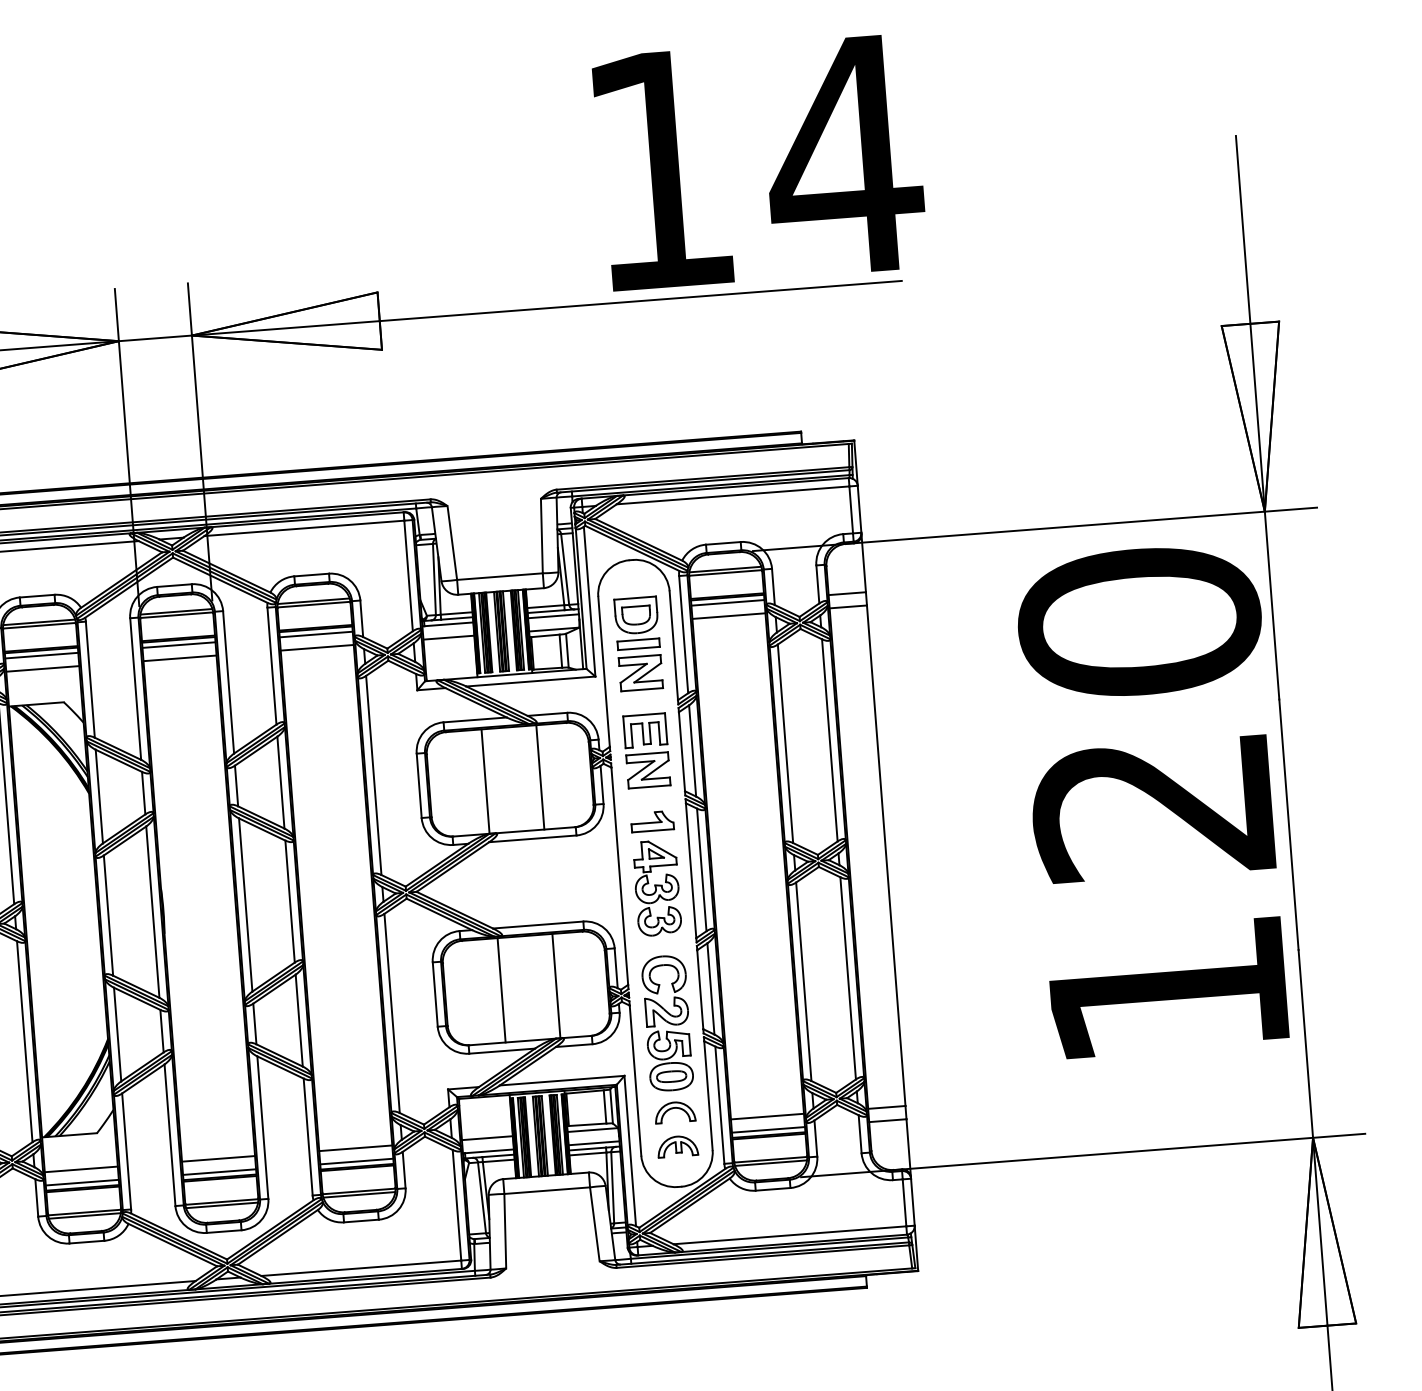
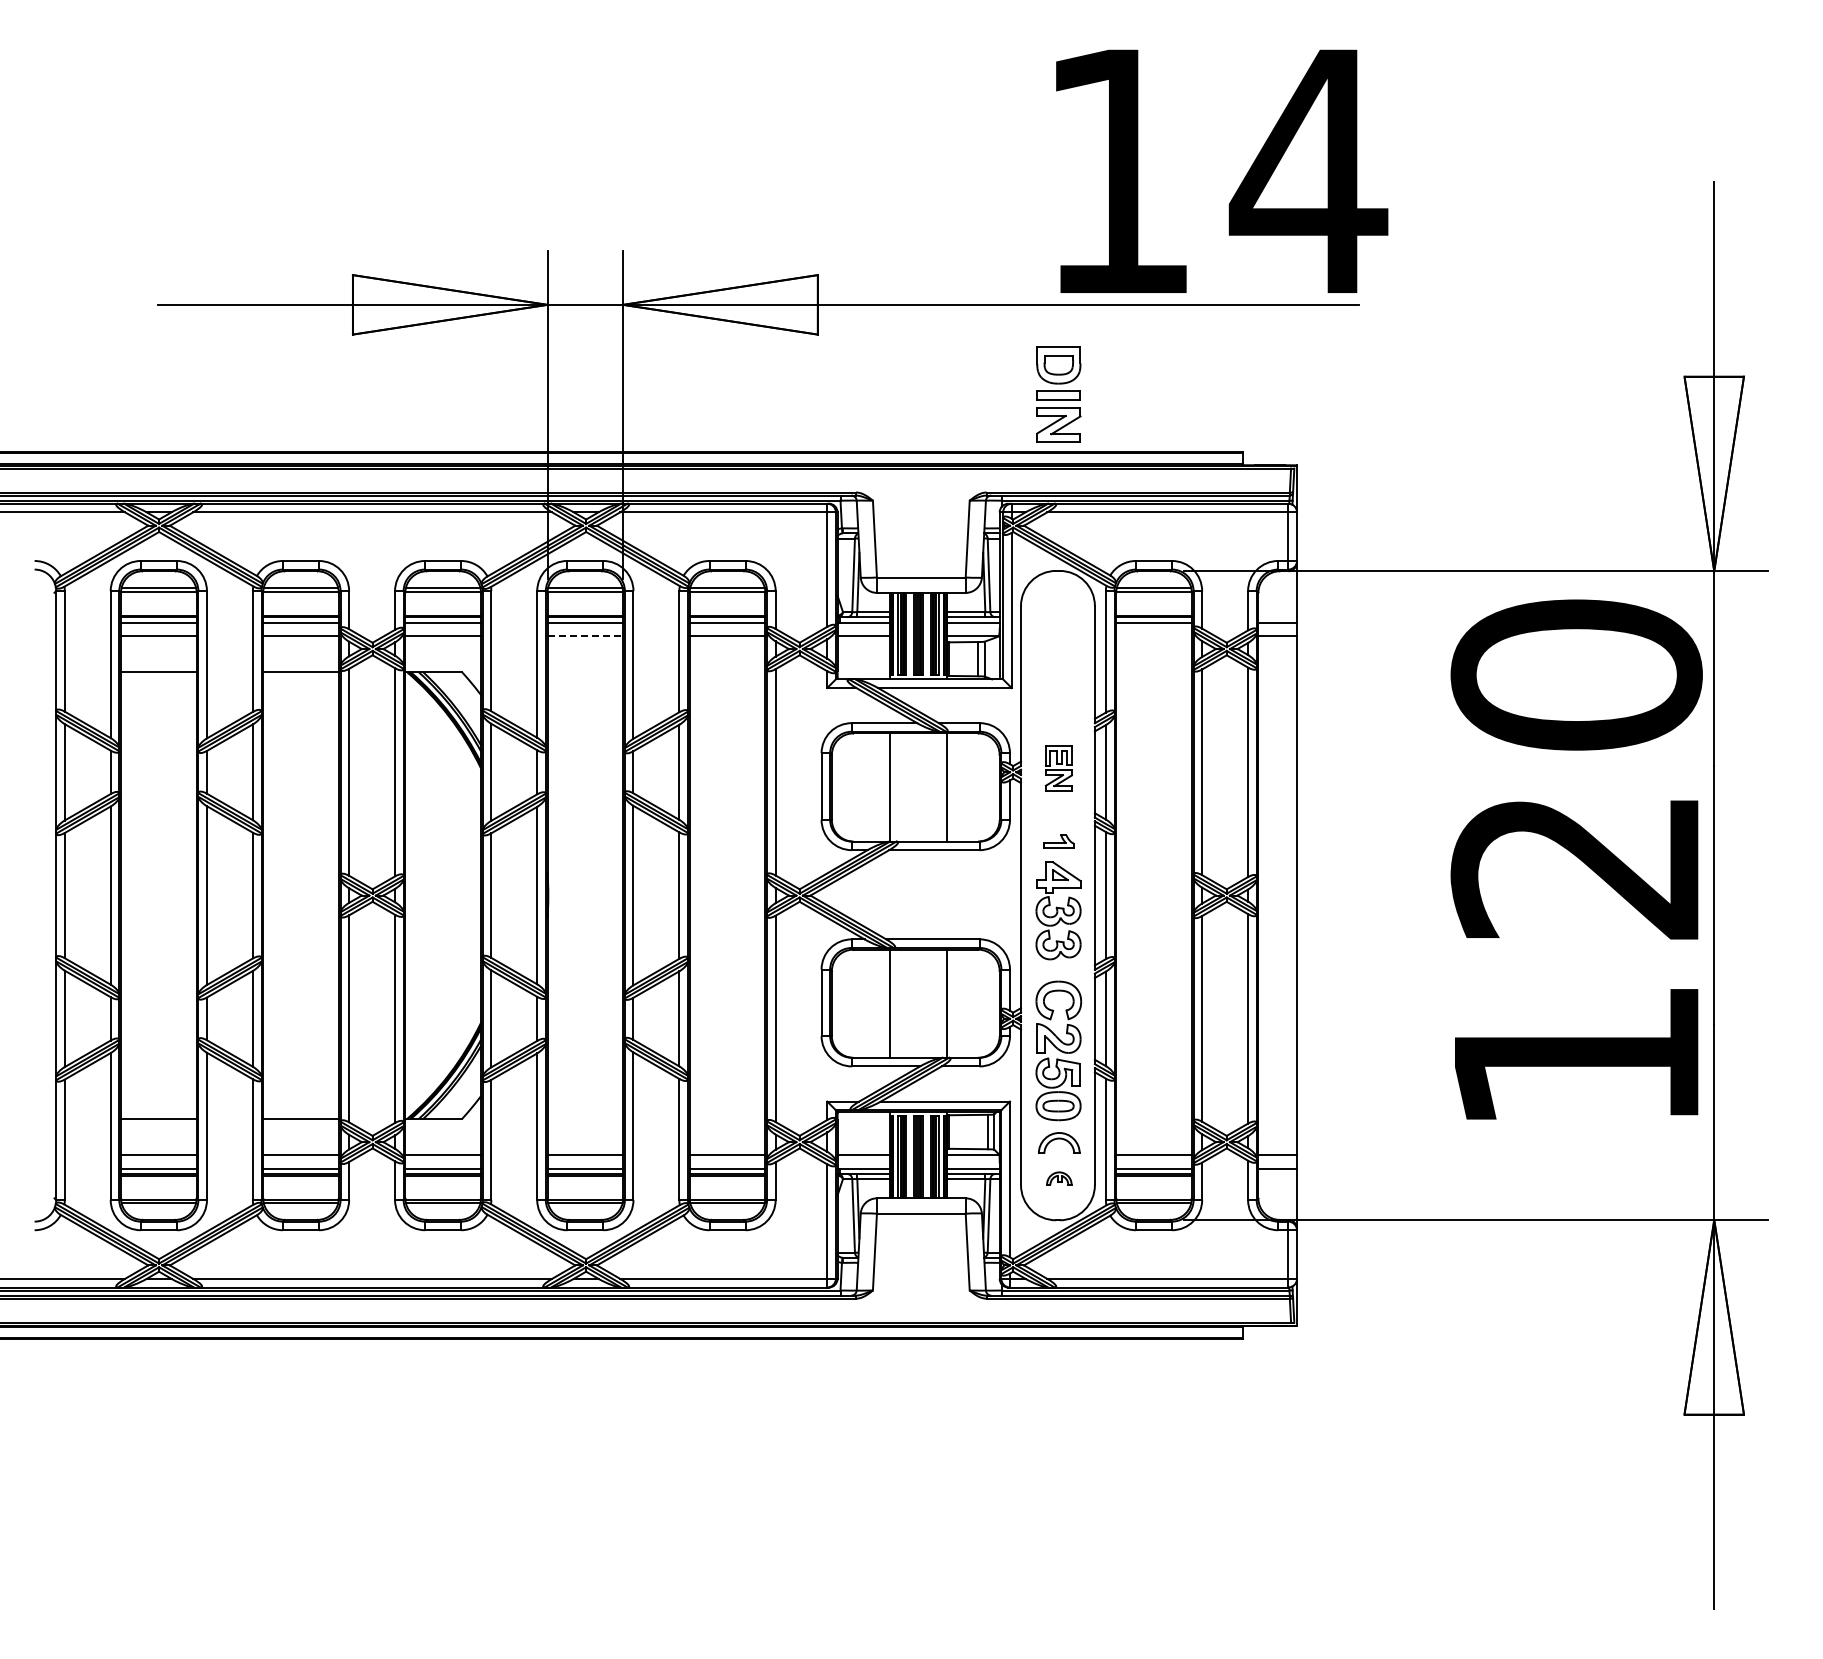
line: (728, 616) -> (1153, 636), removed
part: (638, 643) -> (1058, 394), moved
line: (180, 658) -> (585, 636), solid -> dashed
part: (646, 750) -> (1058, 768), size x0.6
part: (651, 821) -> (1058, 841), size x0.7
part: (677, 1146) -> (1059, 1178), size x0.6

